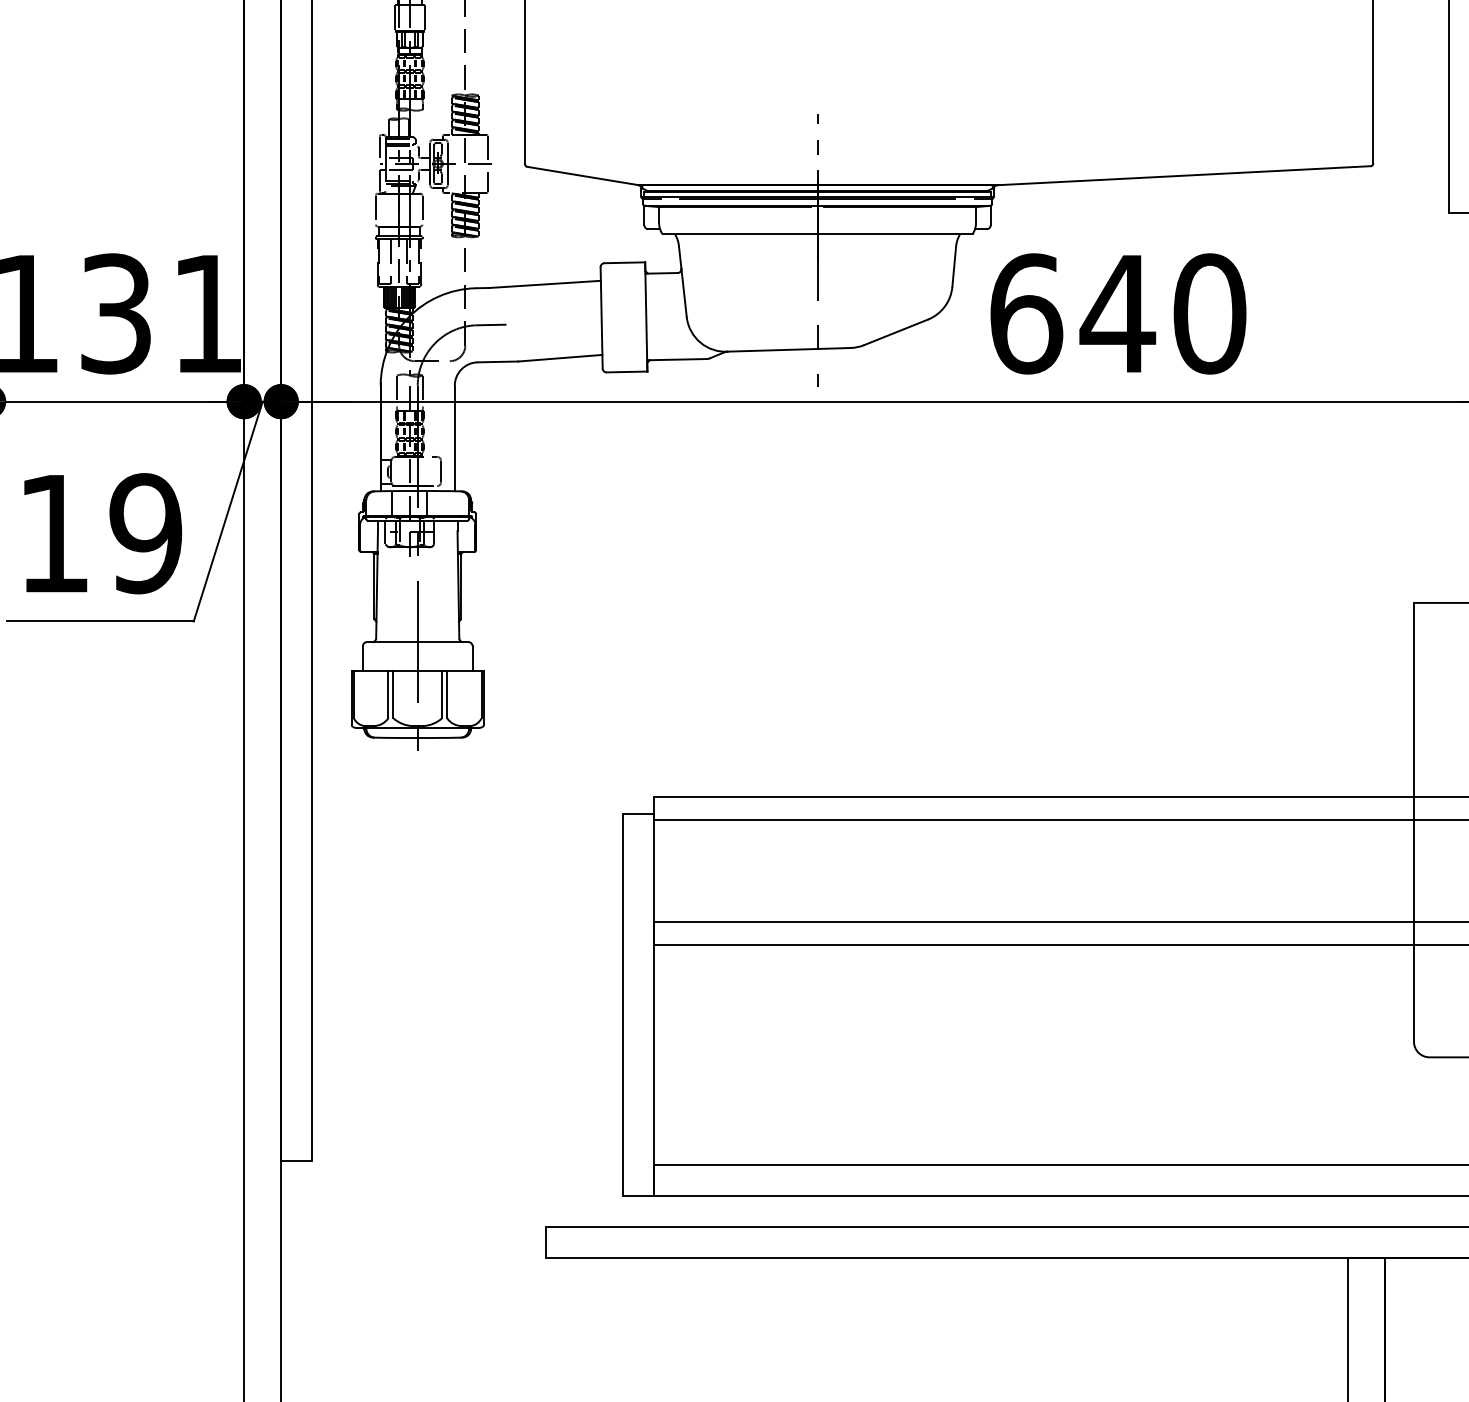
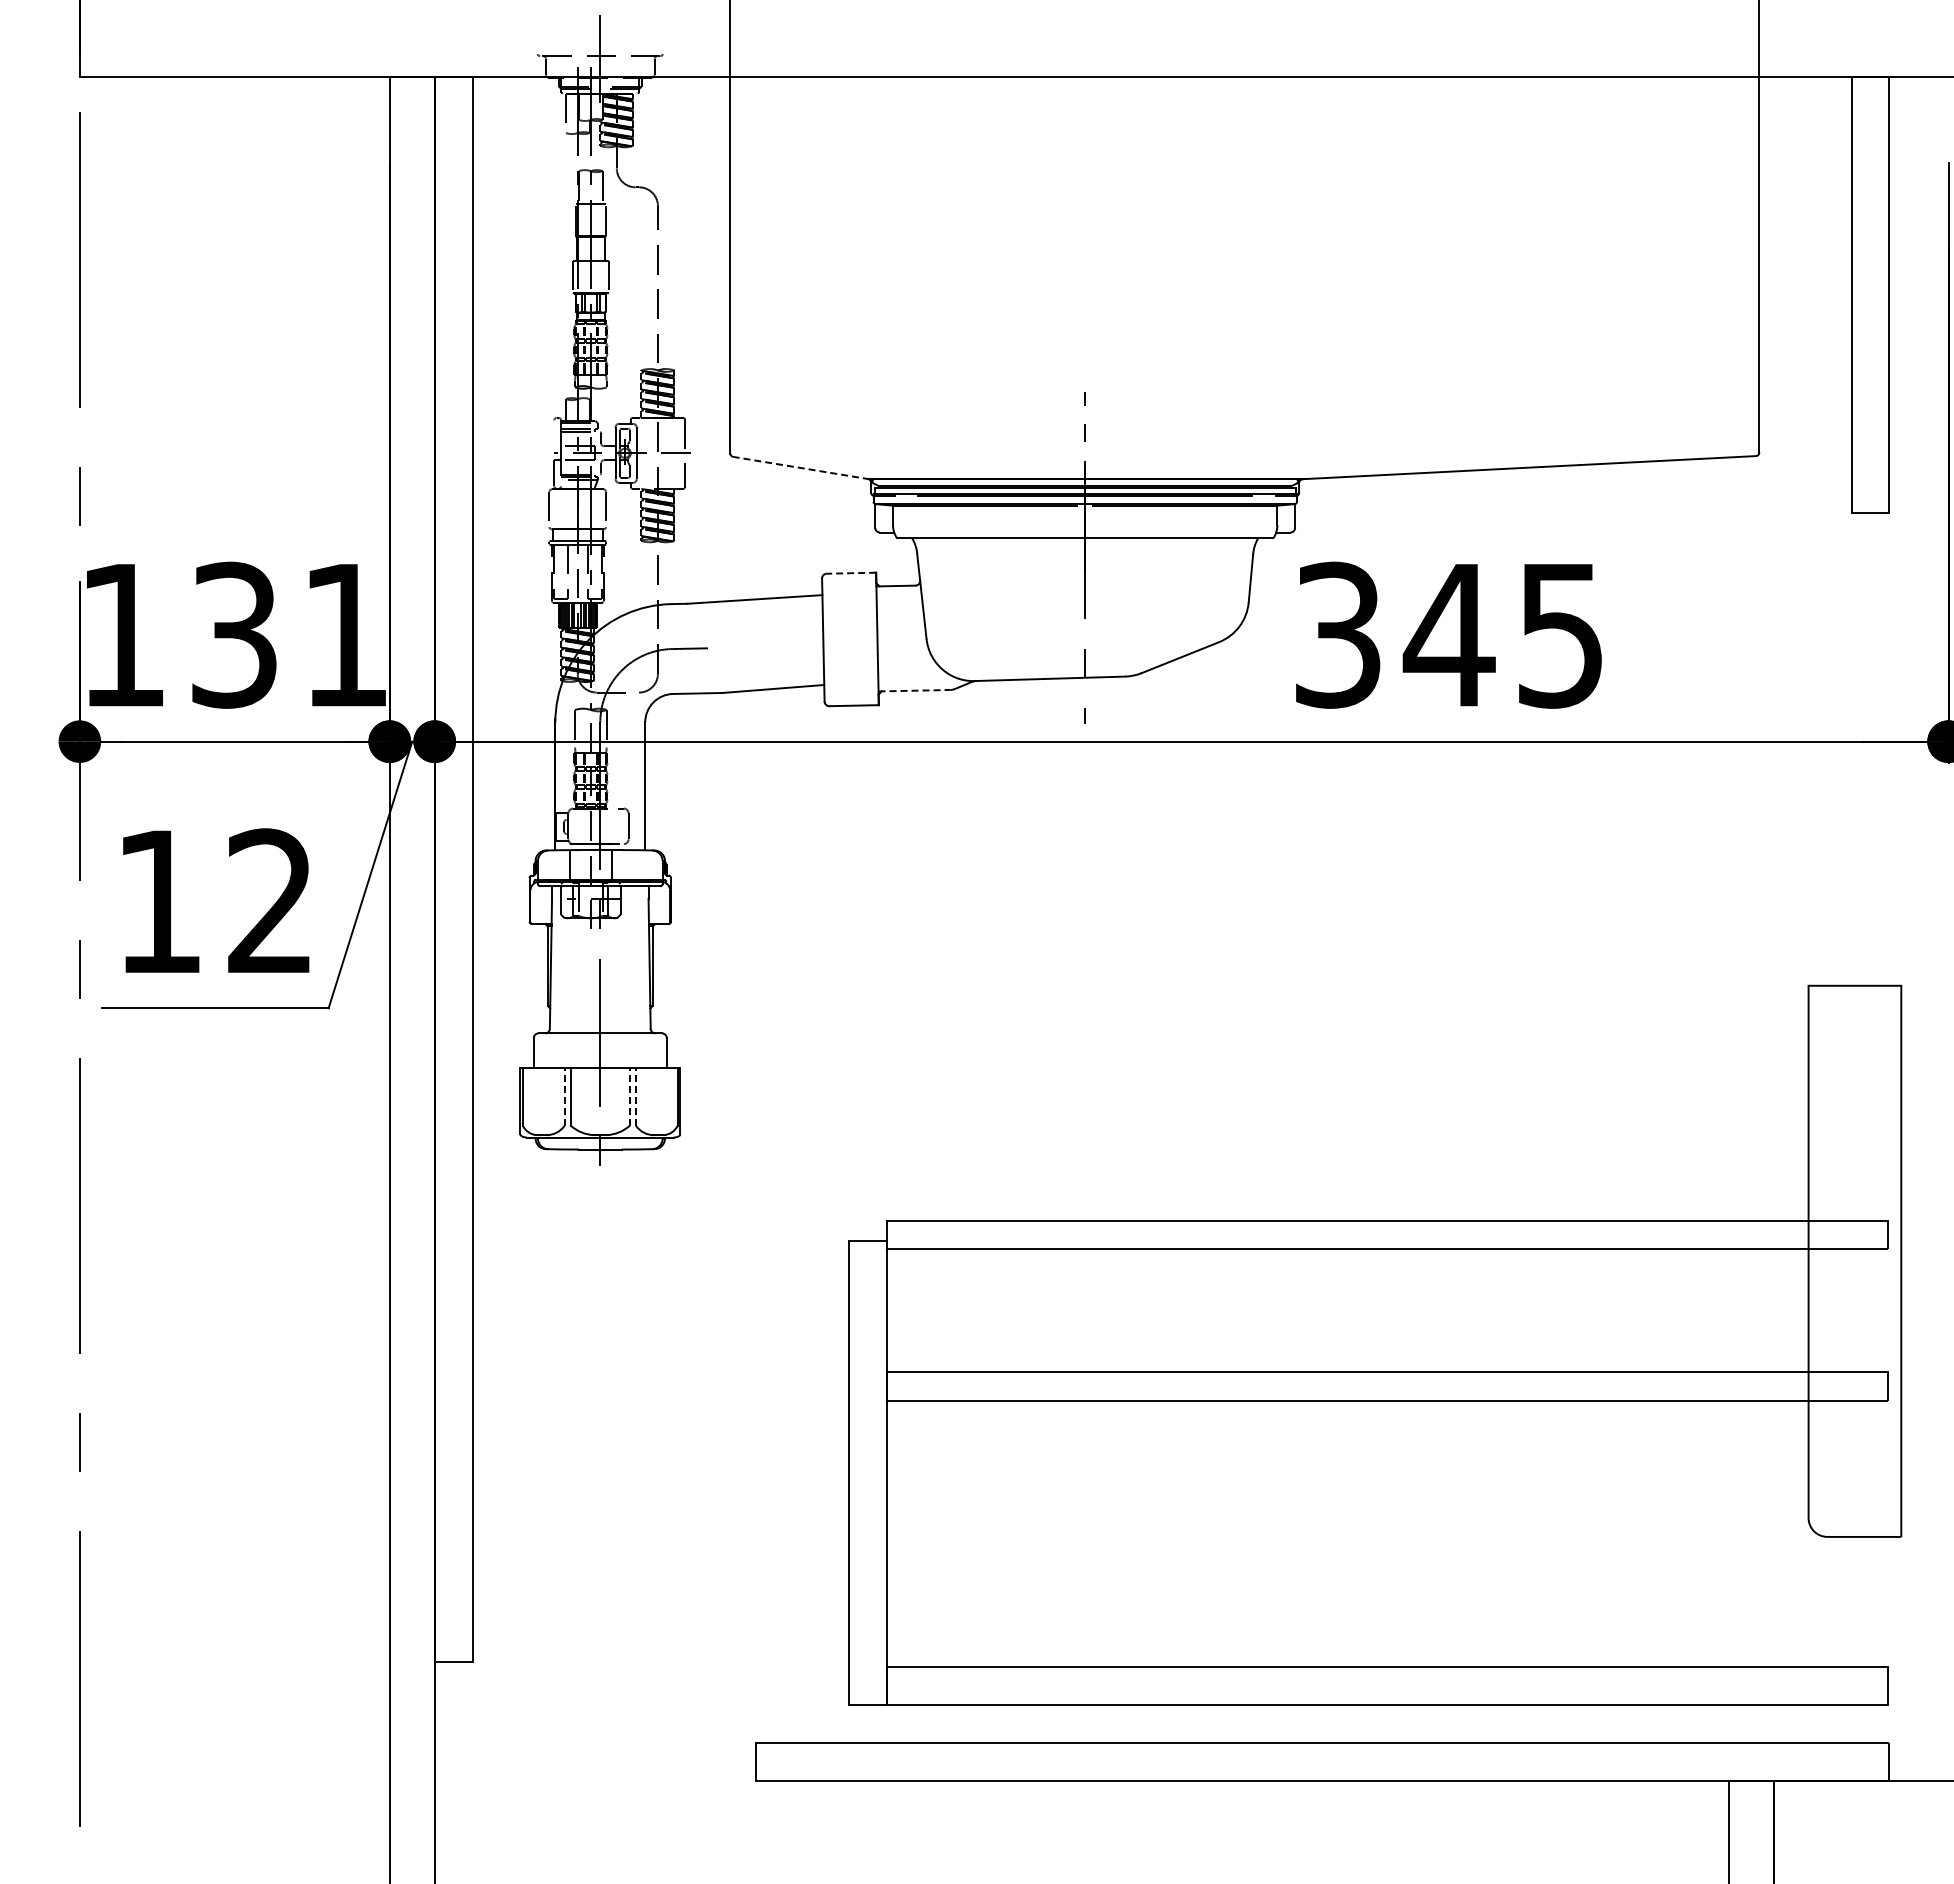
line: (379, 147) -> (554, 433), removed
line: (582, 175) -> (800, 467), solid -> dashed
line: (624, 263) -> (851, 573), solid -> dashed
text: (1118, 313) -> (1450, 634), 640 -> 345
line: (676, 359) -> (914, 690), solid -> dashed
text: (145, 533) -> (270, 901), 19 -> 12
line: (388, 694) -> (564, 1096), solid -> dashed
line: (441, 694) -> (629, 1096), solid -> dashed
line: (446, 694) -> (635, 1096), solid -> dashed

